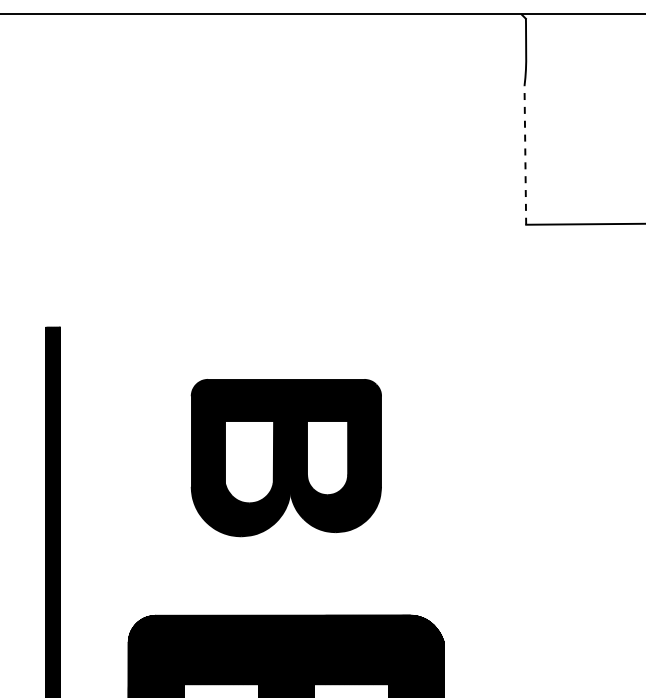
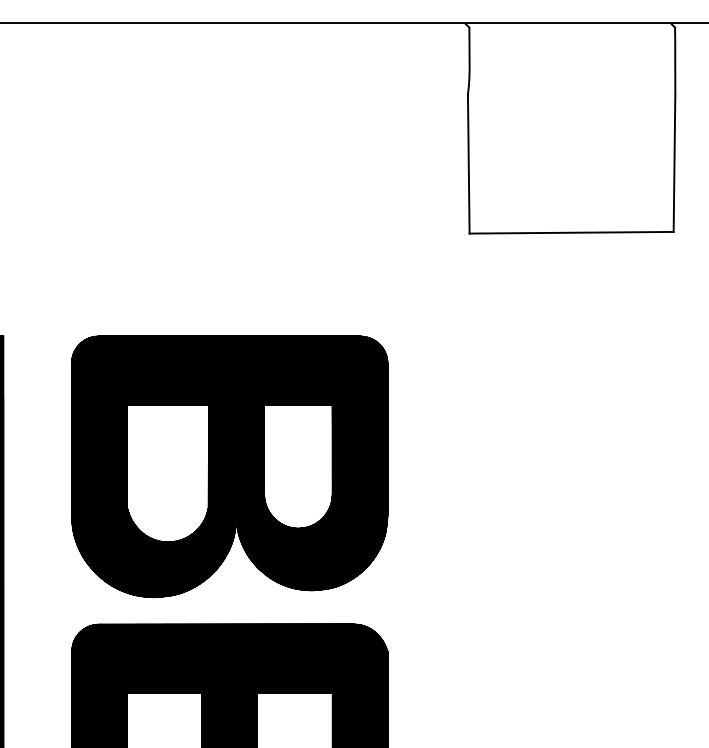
line: (525, 154) -> (468, 163), dashed -> solid
part: (286, 457) -> (229, 466), size x1.67

